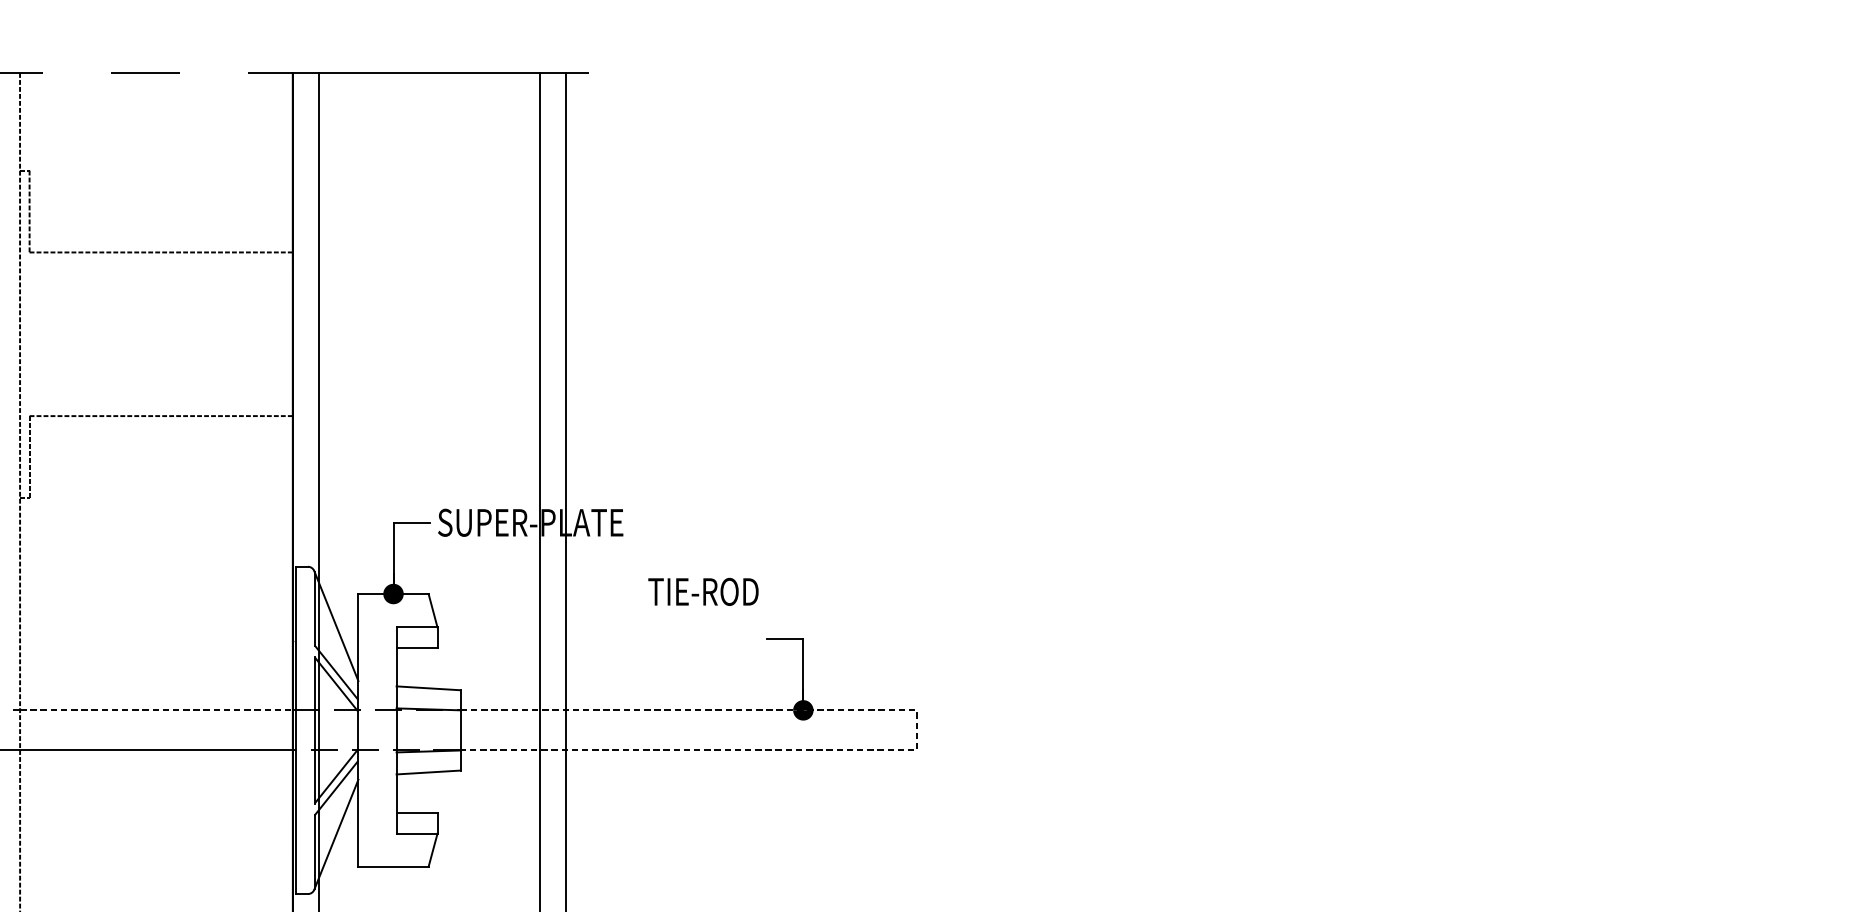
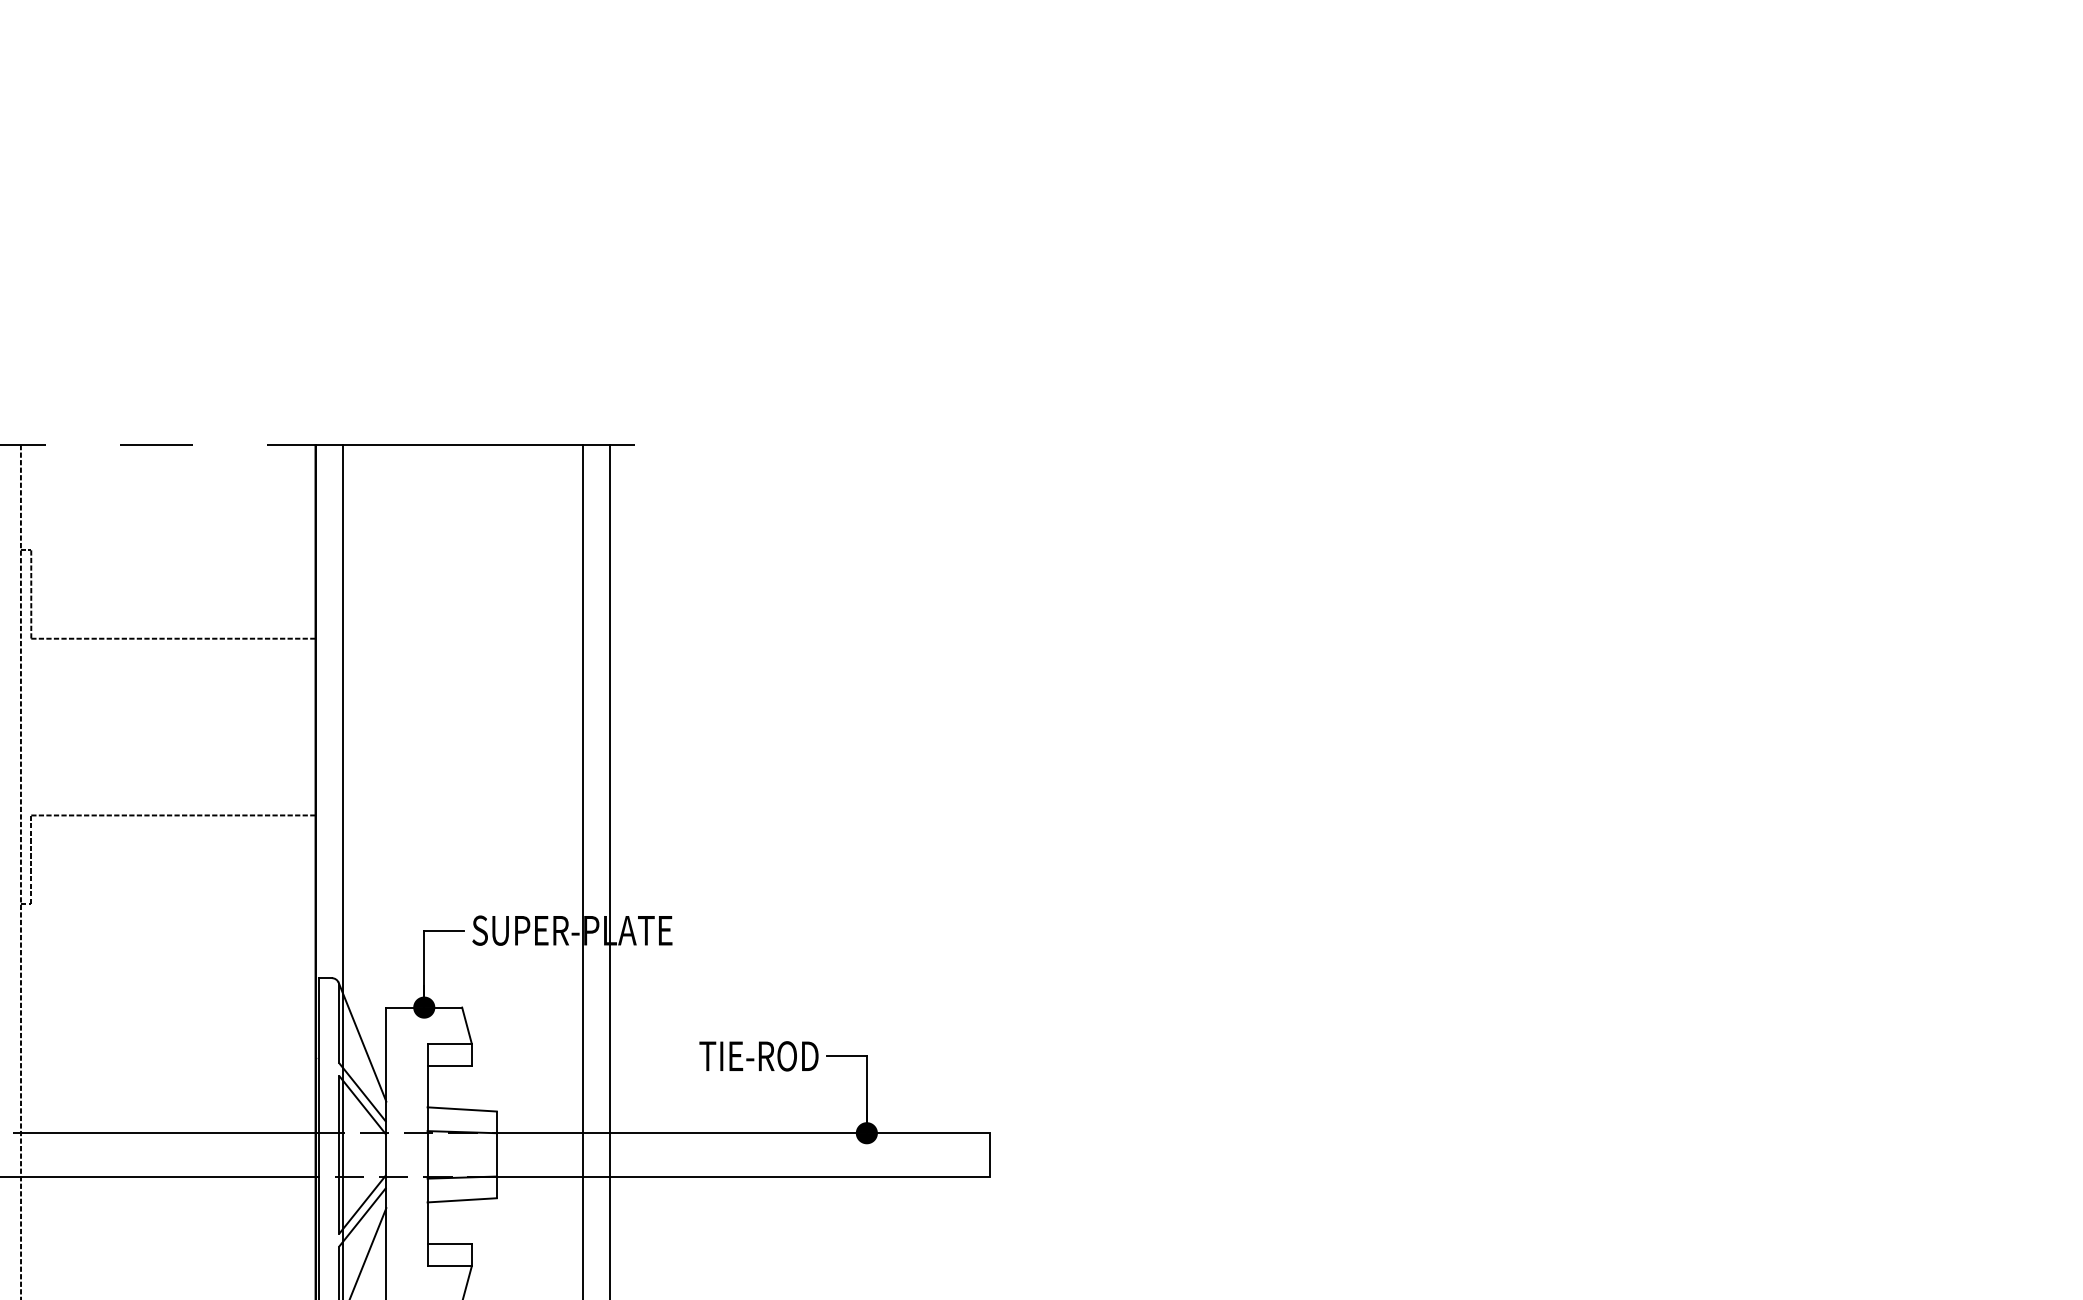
text: (703, 592) -> (758, 1056), moved
line: (156, 710) -> (168, 1133), dashed -> solid
line: (916, 730) -> (989, 1154), dashed -> solid

